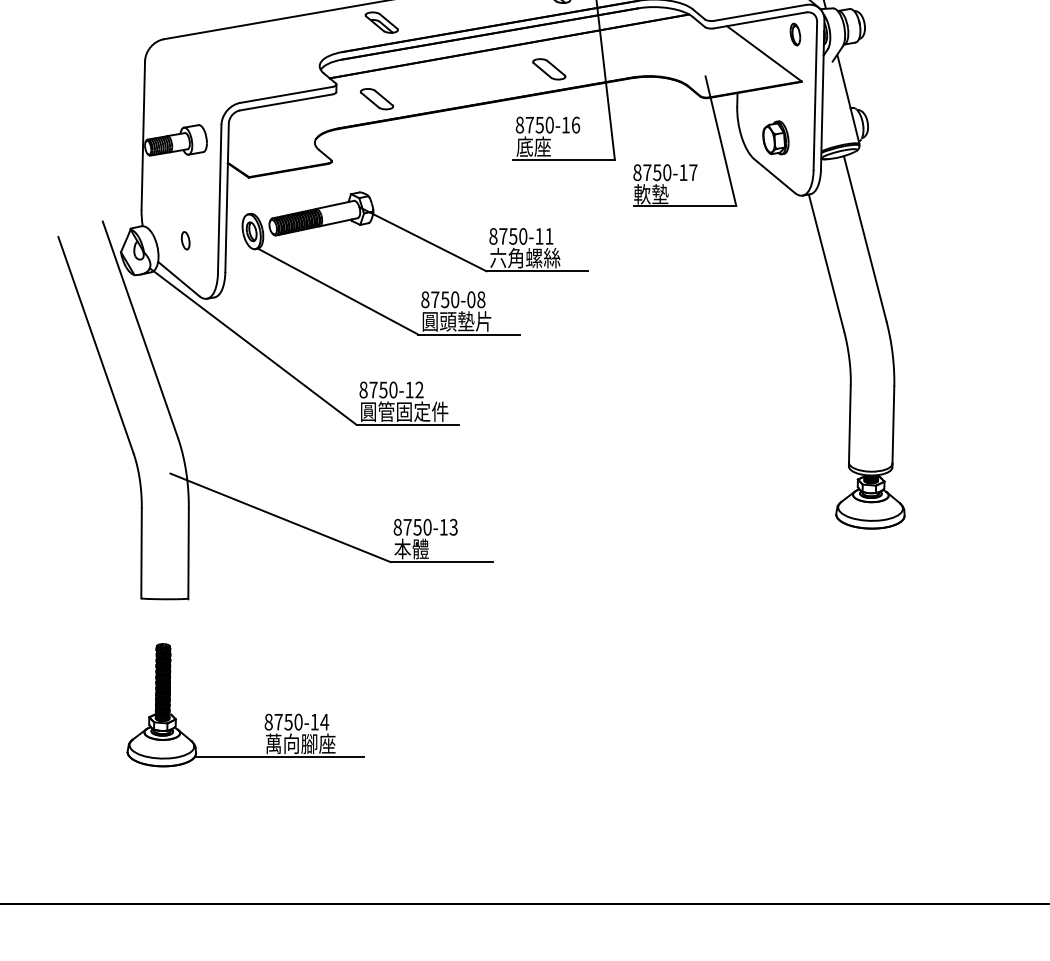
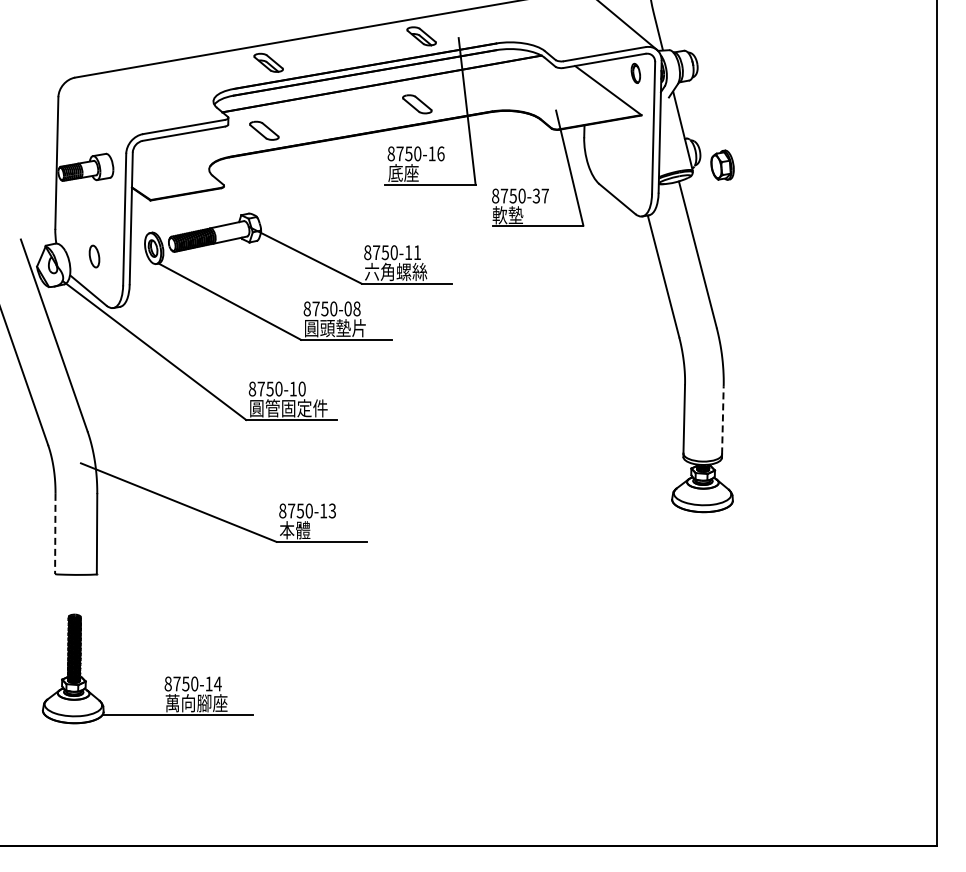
part: (775, 137) -> (722, 164), moved
text: (682, 172) -> (535, 195), 8750-17 -> 8750-37
part: (185, 240) -> (94, 256), size x1.4
text: (418, 389) -> (301, 388), 8750-12 -> 8750-10
line: (892, 424) -> (722, 419), solid -> dashed
line: (141, 553) -> (55, 534), solid -> dashed

